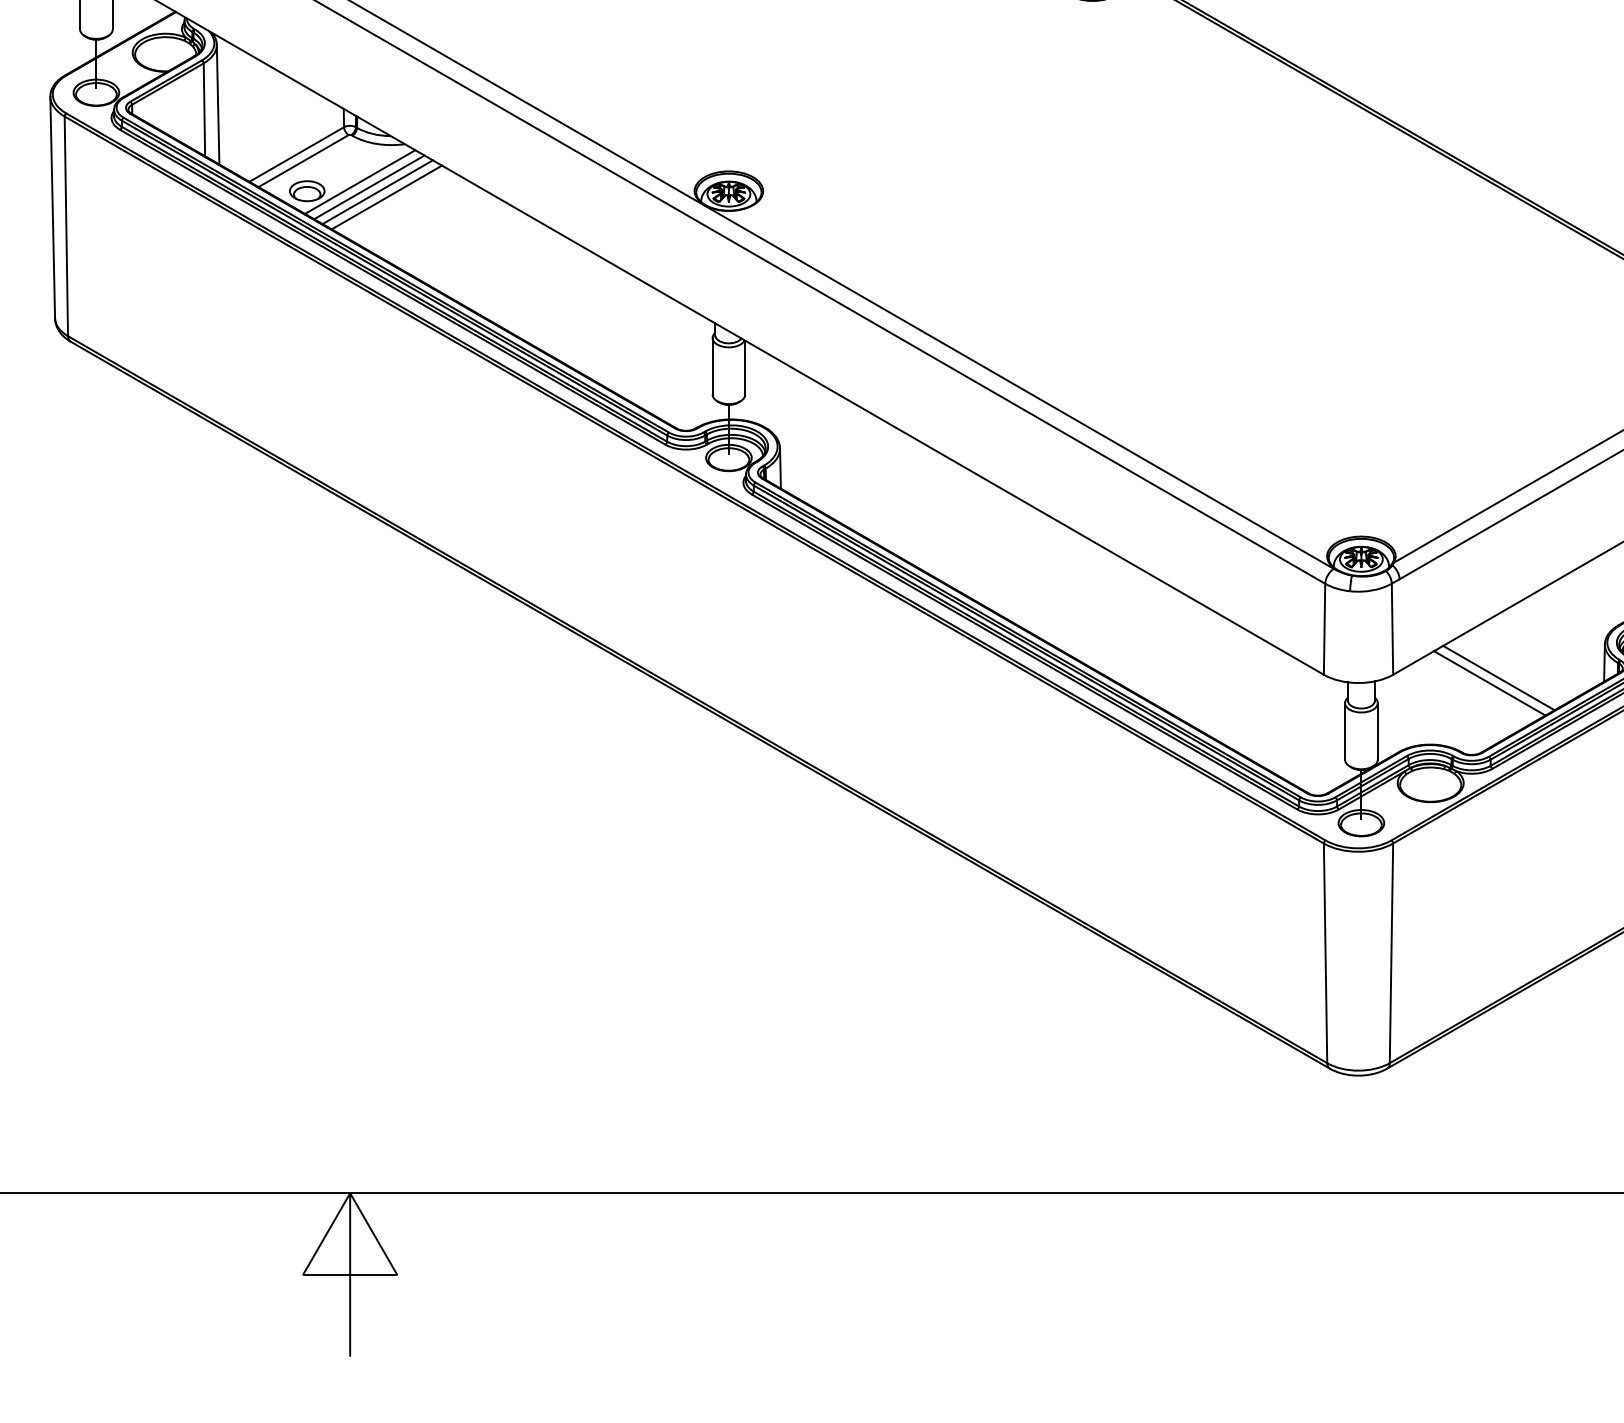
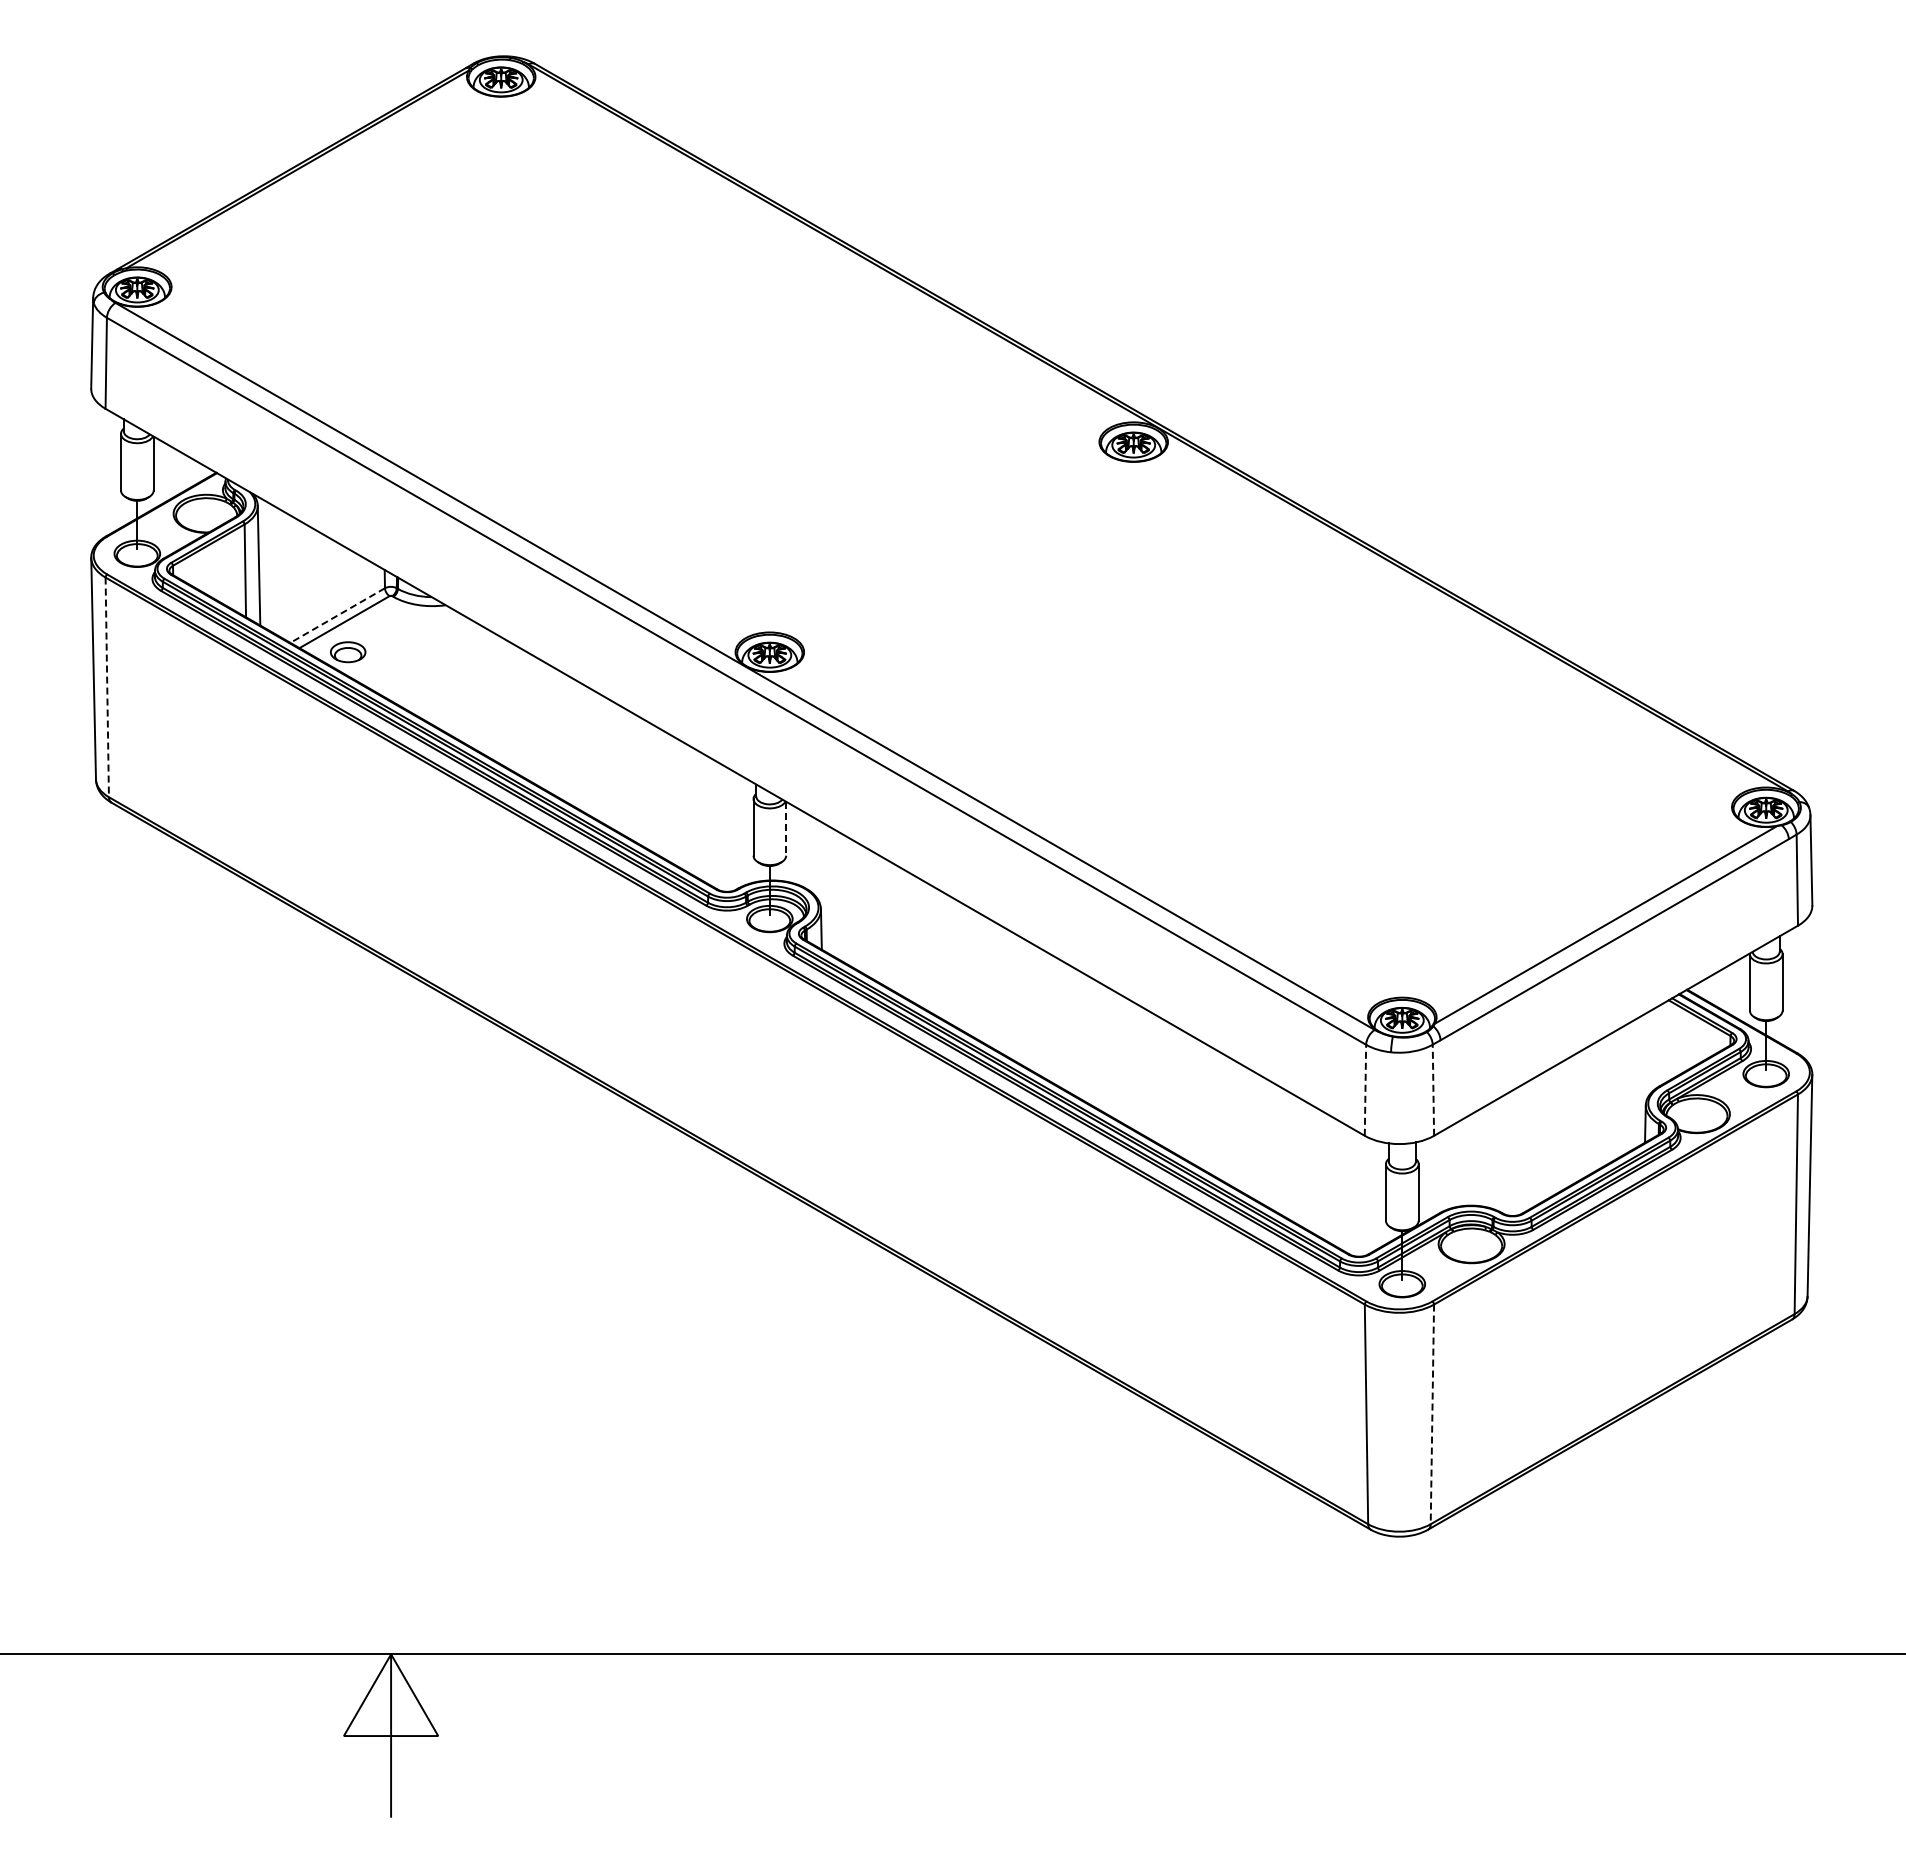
line: (296, 154) -> (337, 615), solid -> dashed
line: (359, 181) -> (400, 642), removed
line: (369, 187) -> (410, 648), removed
line: (377, 192) -> (418, 653), removed
line: (386, 197) -> (427, 658), removed
line: (66, 226) -> (107, 687), solid -> dashed
line: (745, 367) -> (786, 828), solid -> dashed
line: (1324, 629) -> (1365, 1090), solid -> dashed
line: (1392, 629) -> (1433, 1090), solid -> dashed
line: (1498, 677) -> (1539, 1138), removed
line: (1489, 683) -> (1530, 1144), removed
line: (1391, 953) -> (1432, 1414), solid -> dashed

